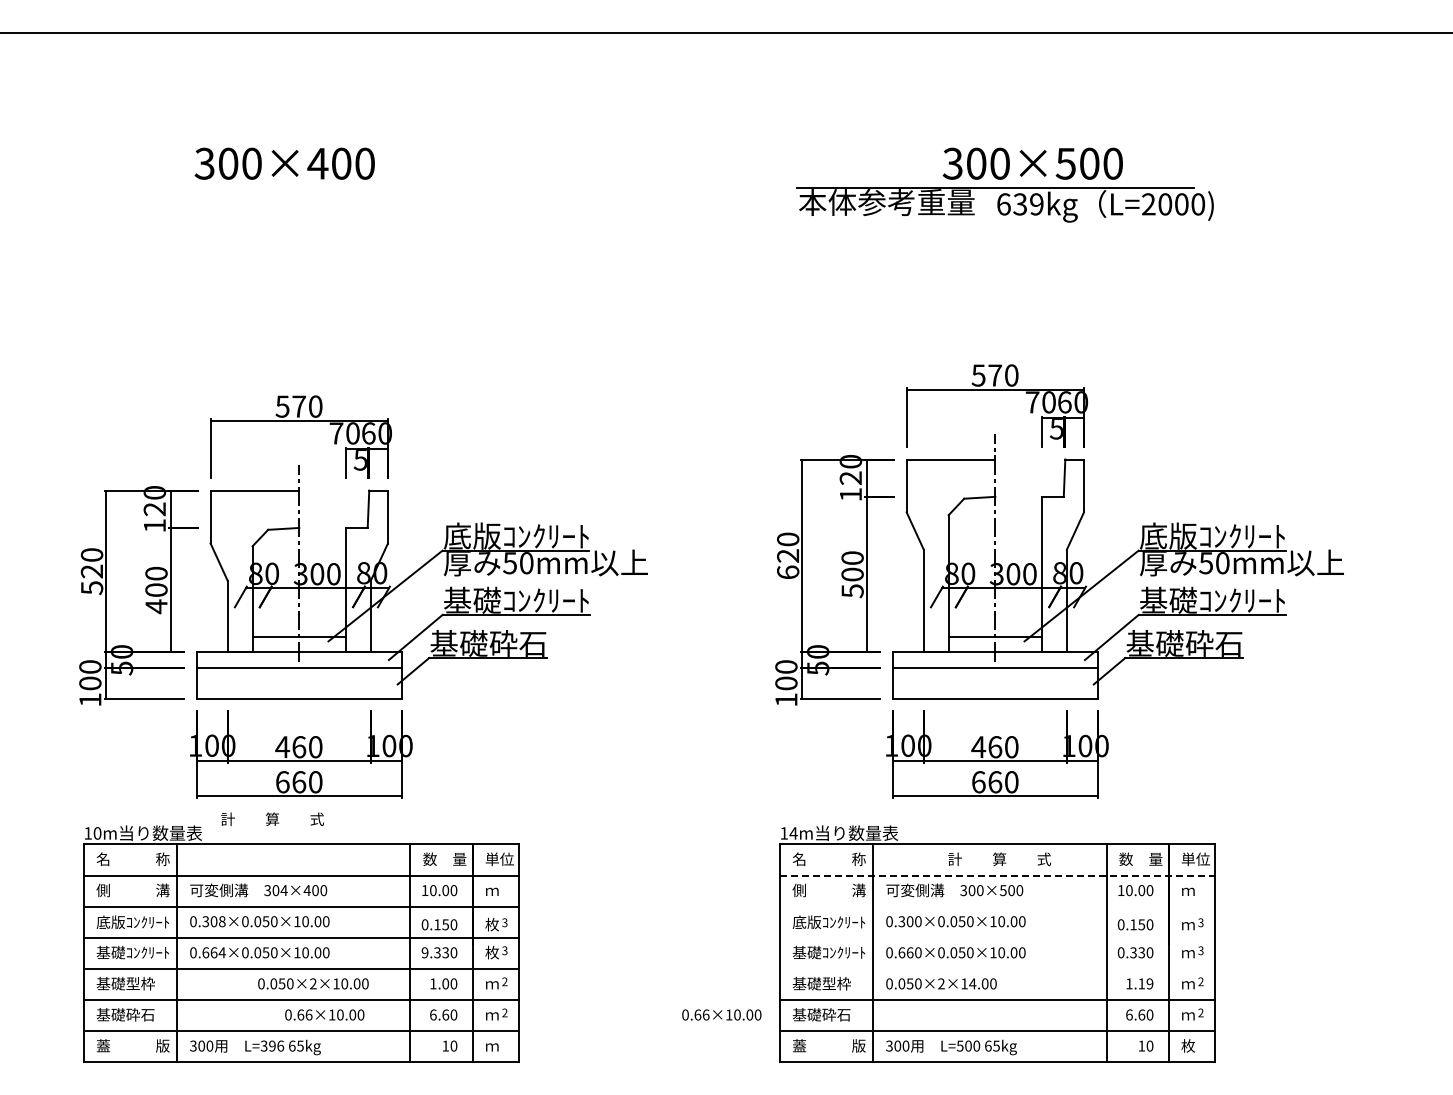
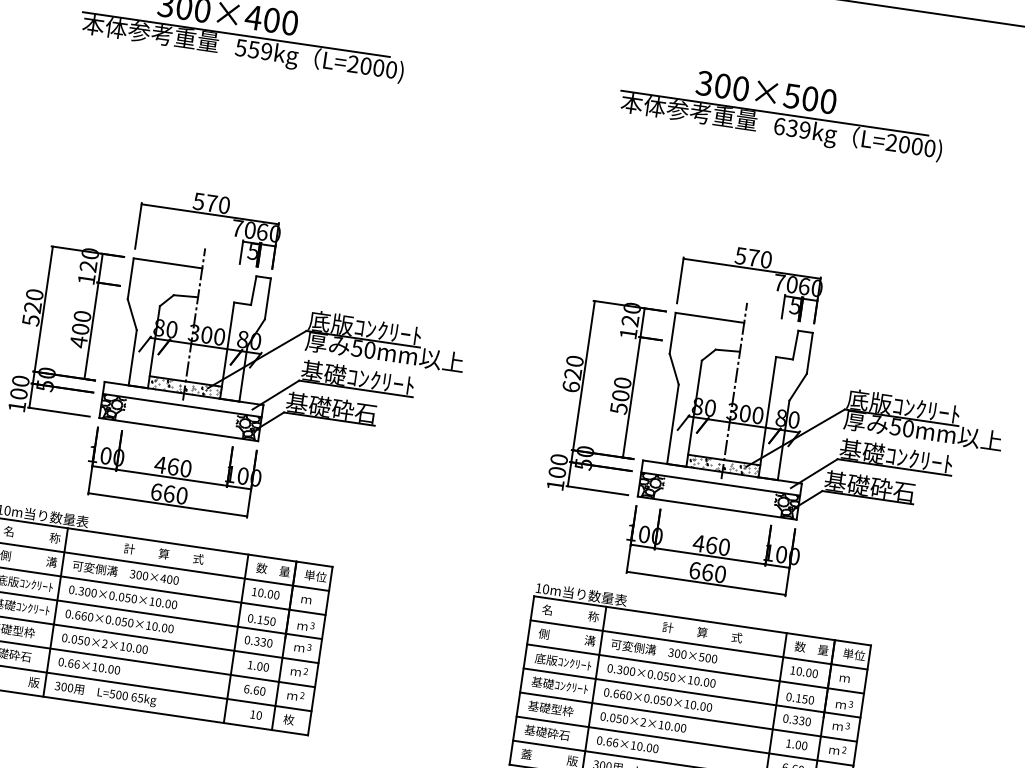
text: (1032, 163) -> (766, 92), moved
part: (308, 204) -> (241, 48), added
hatch: (300, 644) -> (185, 387), added
hatch: (997, 644) -> (725, 466), added
hatch: (211, 683) -> (112, 407), added
hatch: (385, 683) -> (247, 427), added
hatch: (907, 683) -> (651, 486), added
hatch: (1081, 683) -> (785, 505), added
text: (272, 818) -> (164, 553), moved
text: (793, 833) -> (545, 589), 14m -> 10m
line: (997, 875) -> (698, 644), dashed -> solid
text: (283, 890) -> (144, 575), 304×400 -> 300×400
line: (997, 906) -> (695, 668), added
text: (222, 921) -> (94, 593), 0.308×0.050×10.00 -> 0.300×0.050×10.00
text: (491, 924) -> (302, 625), 枚 -> ｍ
line: (997, 937) -> (691, 692), added
text: (221, 952) -> (90, 616), 0.664×0.050×10.00 -> 0.660×0.050×10.00
text: (424, 952) -> (247, 639), 9.330 -> 0.330
text: (491, 952) -> (298, 647), 枚 -> ｍ
line: (997, 968) -> (688, 716), added
text: (313, 983) -> (105, 643), moved
text: (972, 983) -> (667, 725), 0.050×2×14.00 -> 0.050×2×10.00
text: (1145, 983) -> (801, 745), 1.19 -> 1.00
text: (324, 1014) -> (89, 665), moved
text: (721, 1014) -> (627, 744), moved
text: (272, 1045) -> (118, 694), L=396 -> L=500
text: (491, 1045) -> (288, 719), ｍ -> 枚

